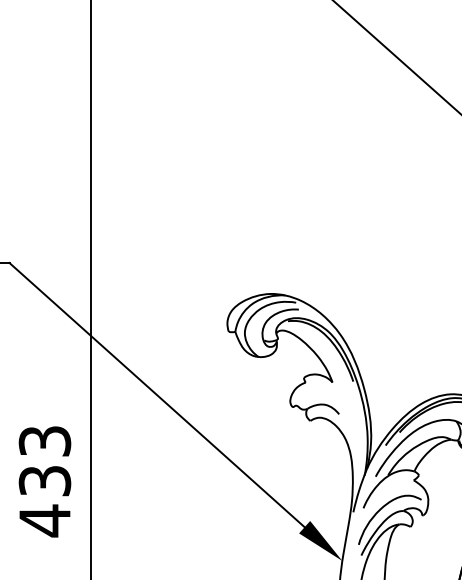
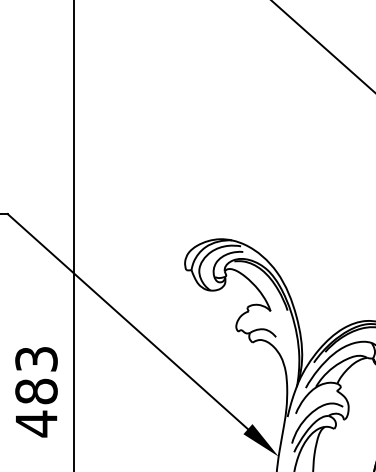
text: (44, 480) -> (36, 391), 433 -> 483

